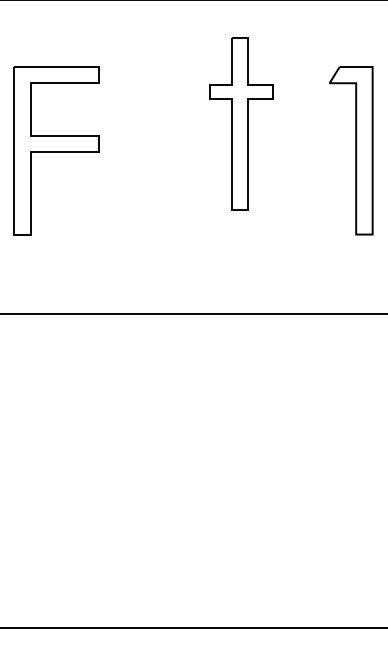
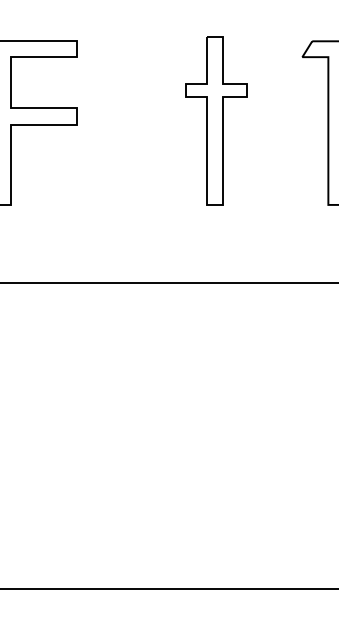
part: (241, 123) -> (216, 120), moved

